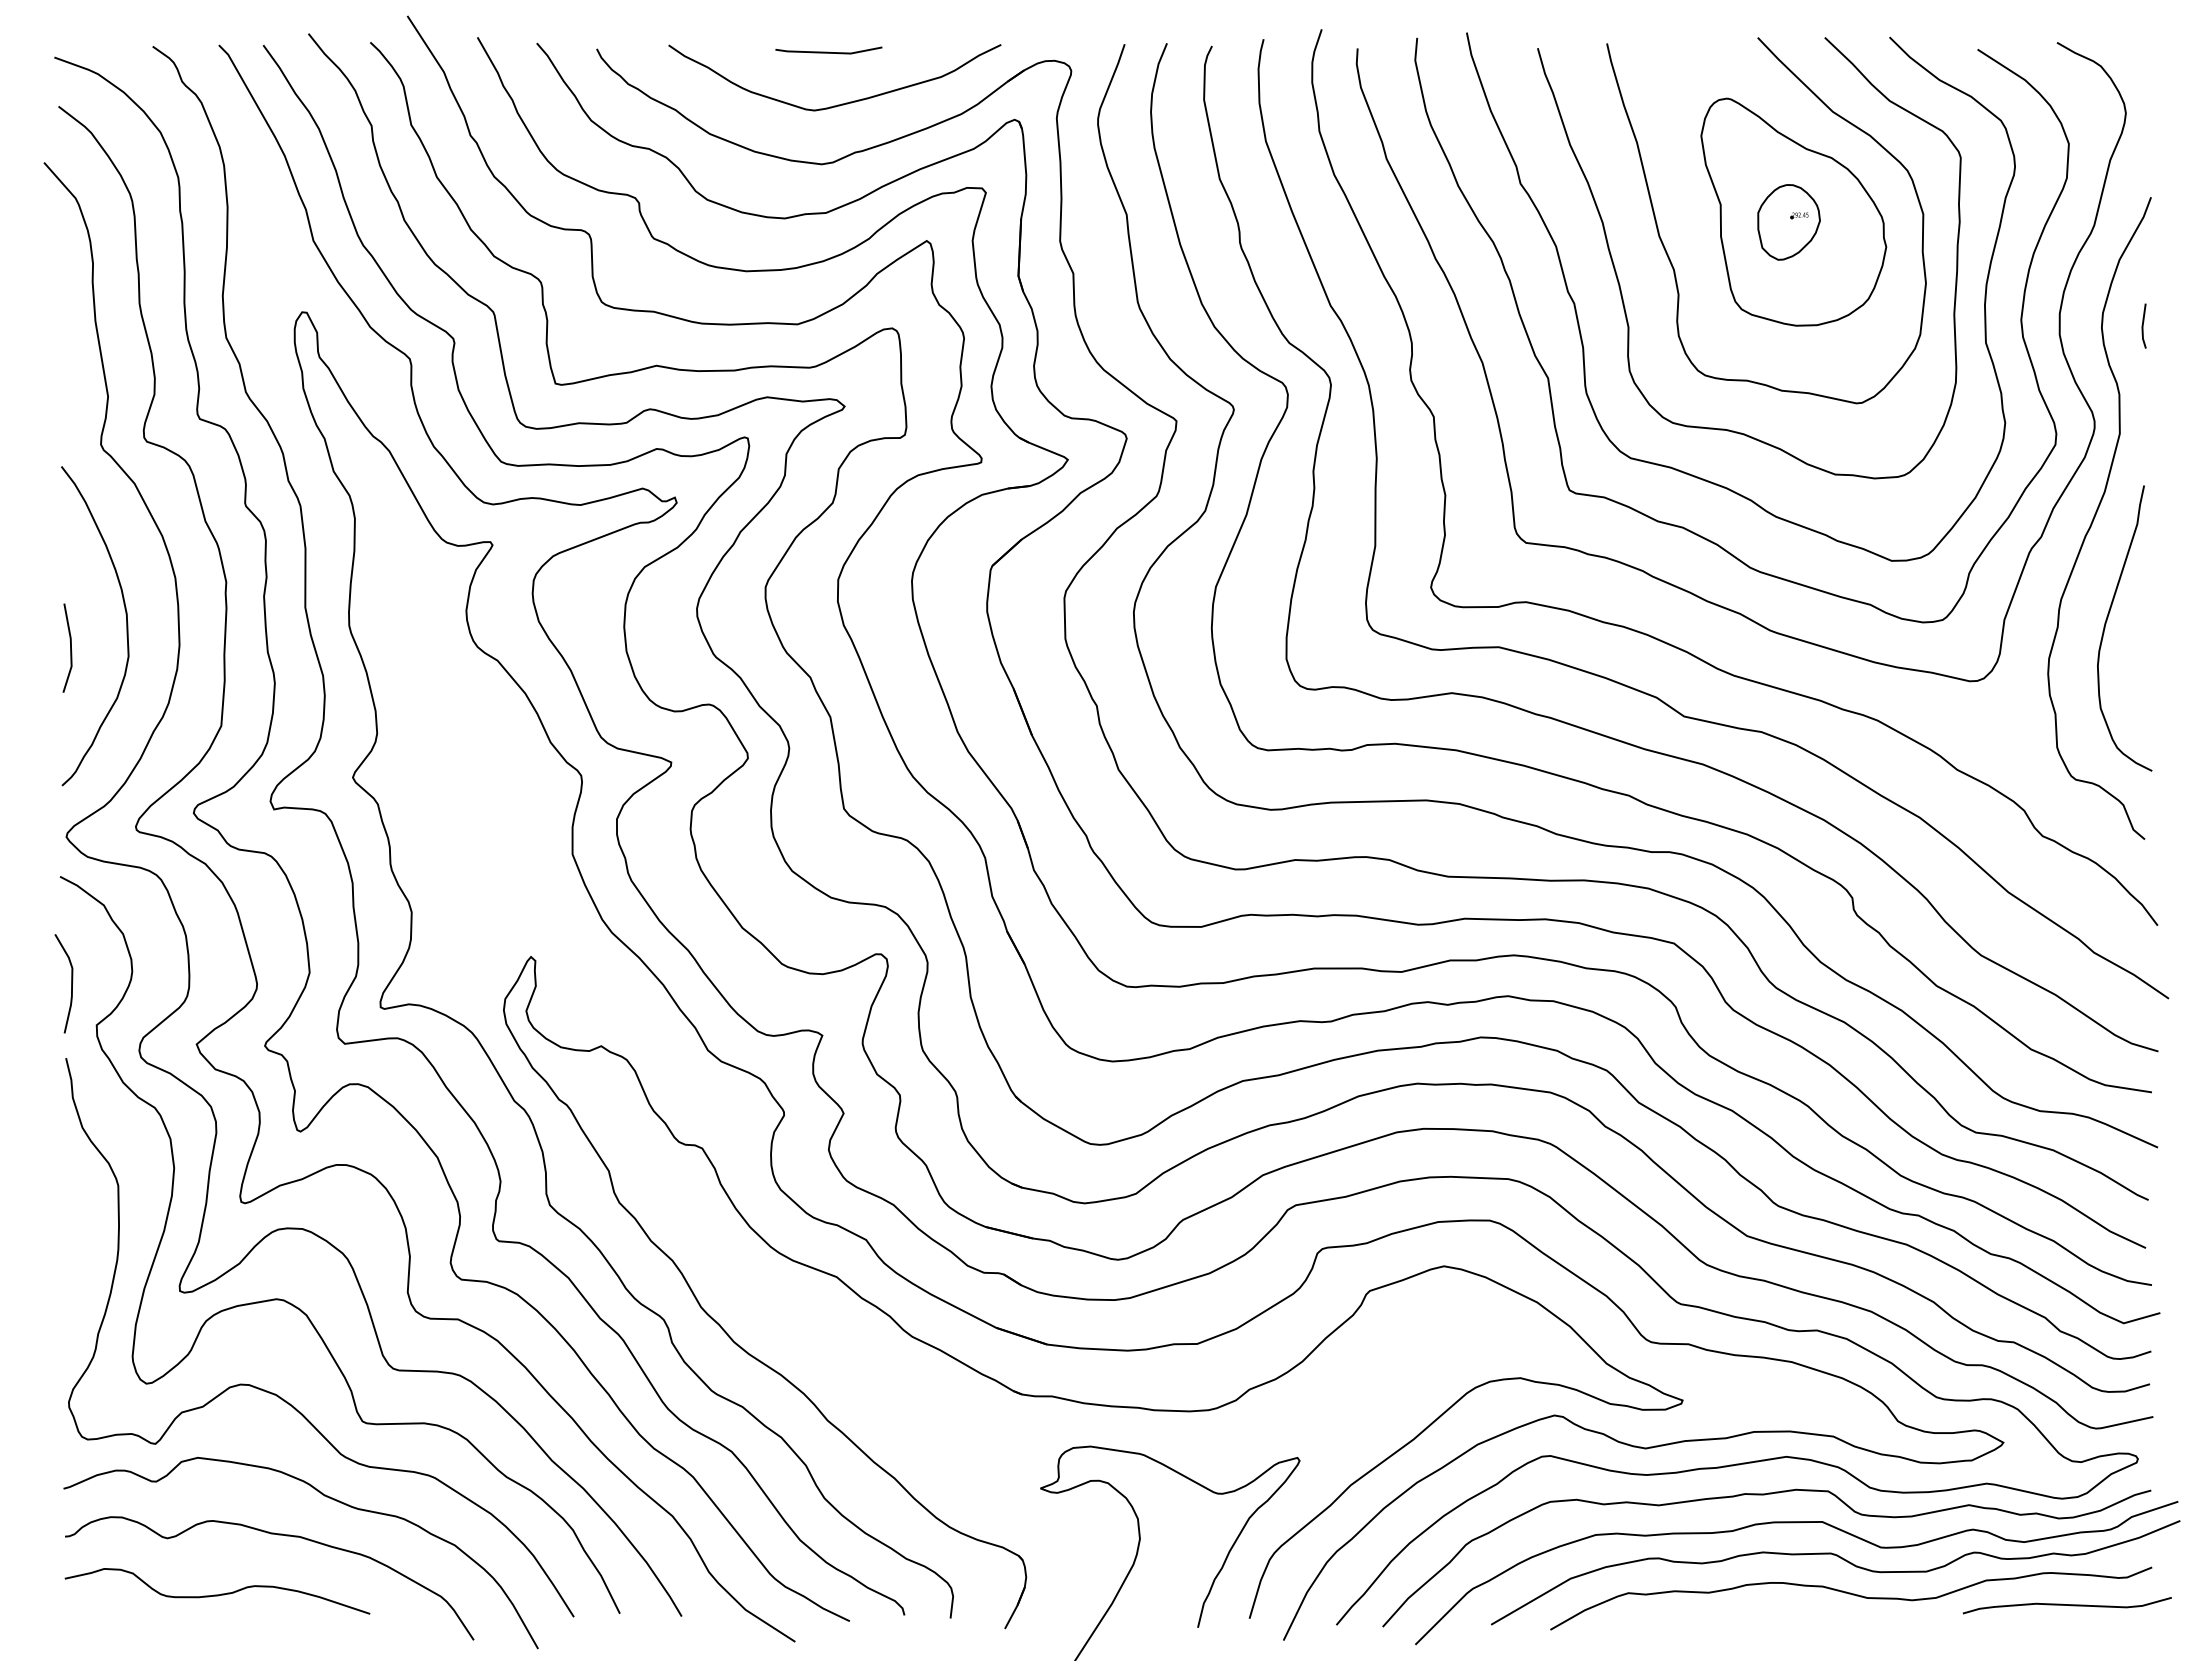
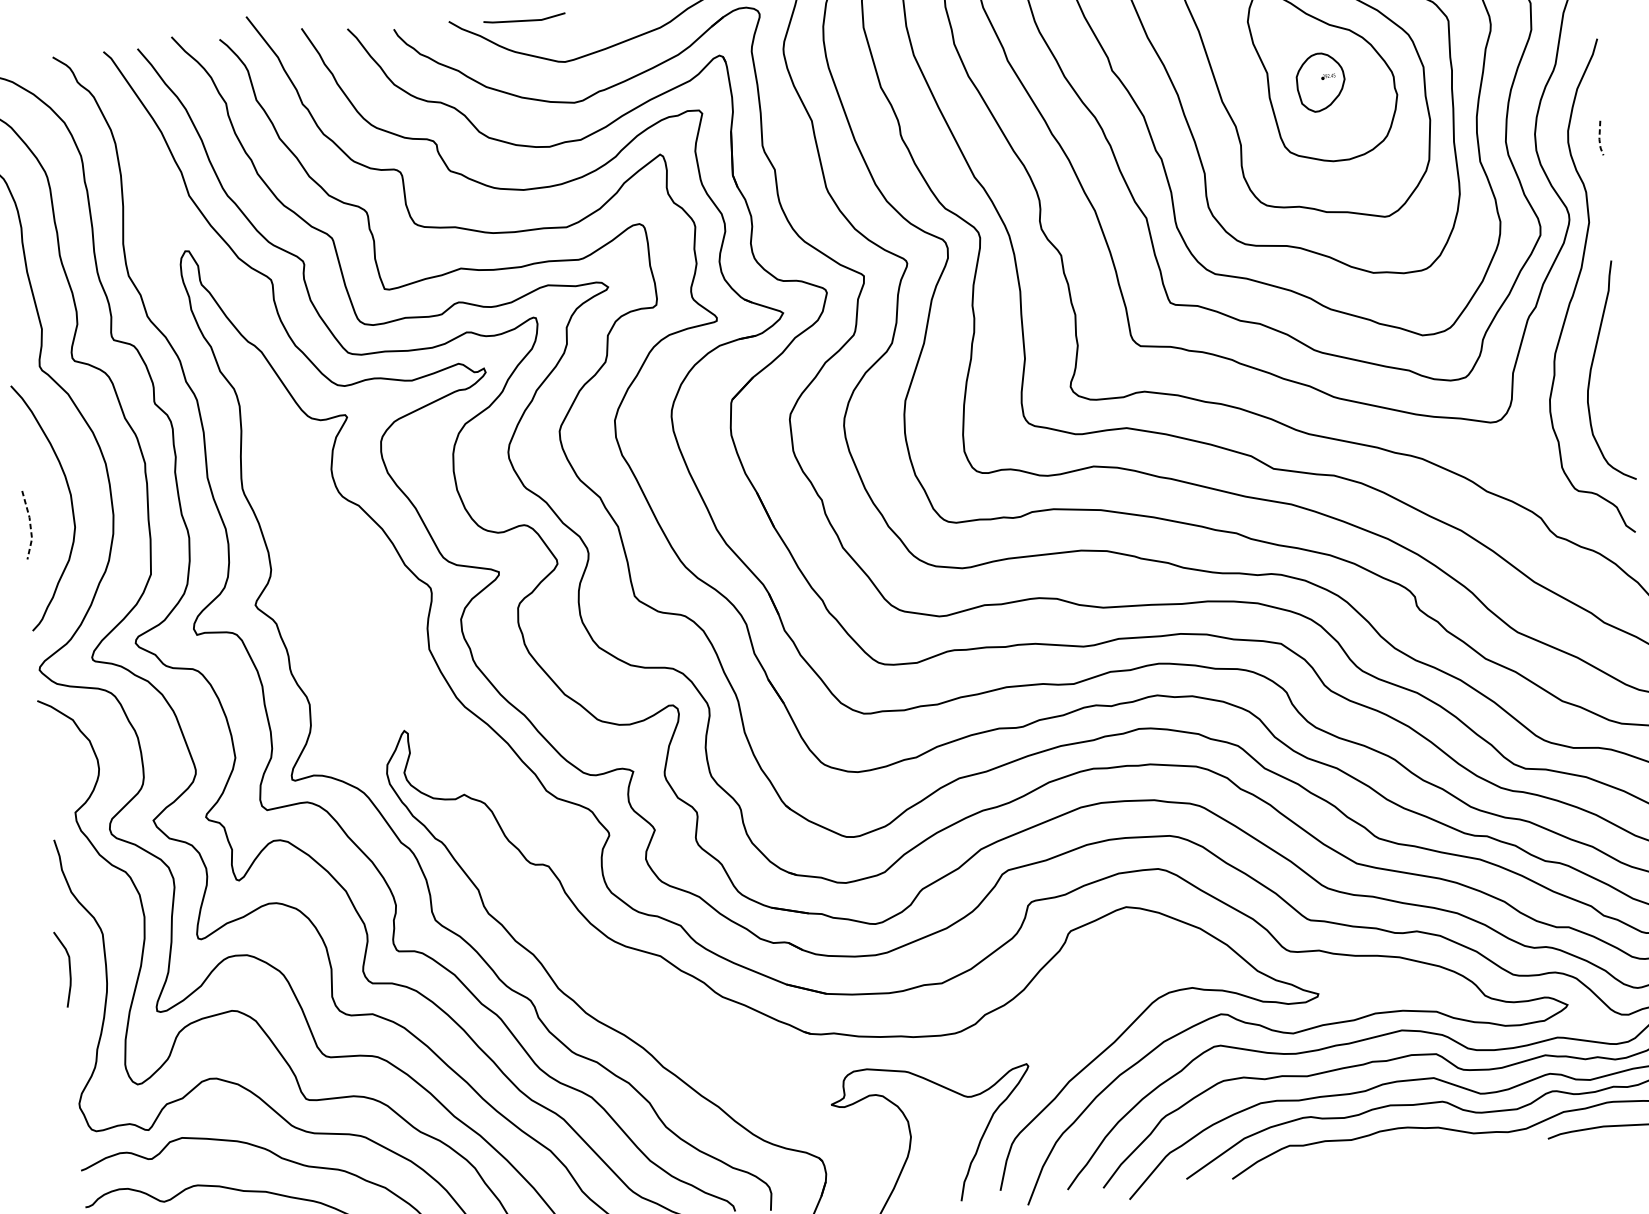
line: (828, 51) -> (524, 19), moved
line: (2142, 327) -> (1599, 139), solid -> dashed
line: (71, 648) -> (30, 524), solid -> dashed
curve: (71, 983) -> (69, 968), moved

